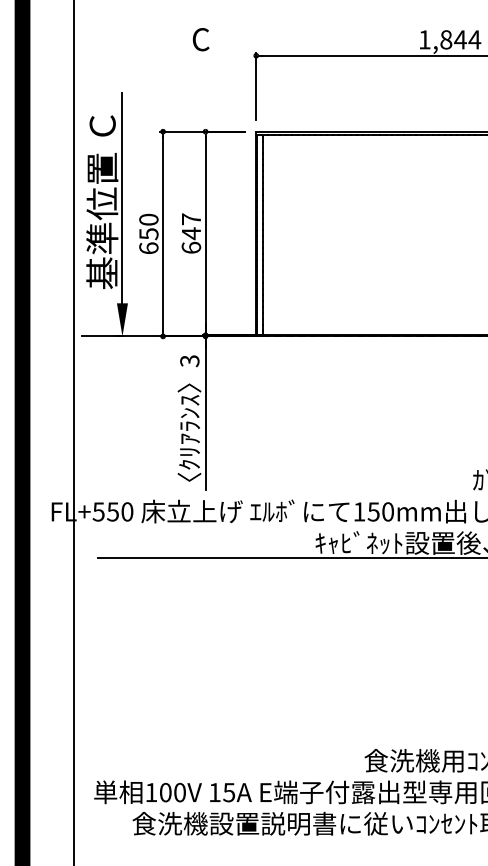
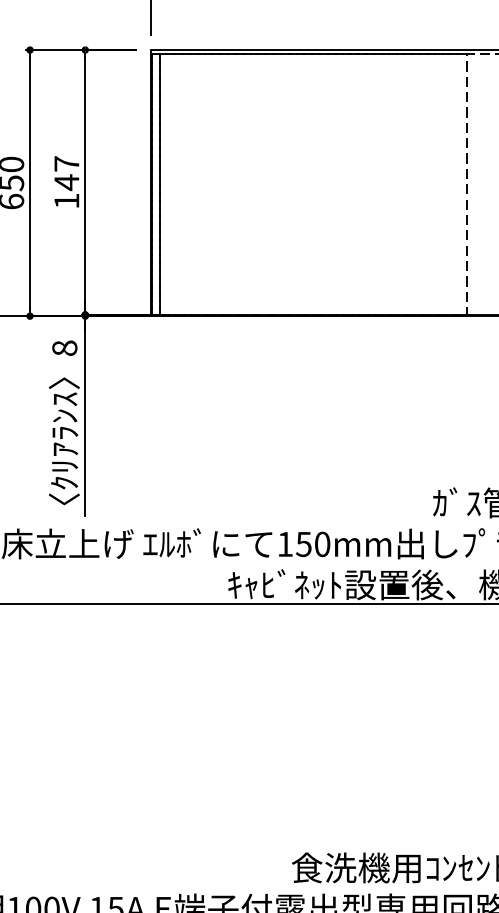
text: (191, 247) -> (66, 200), 647 -> 147
text: (189, 361) -> (64, 348), 3 -> 8

